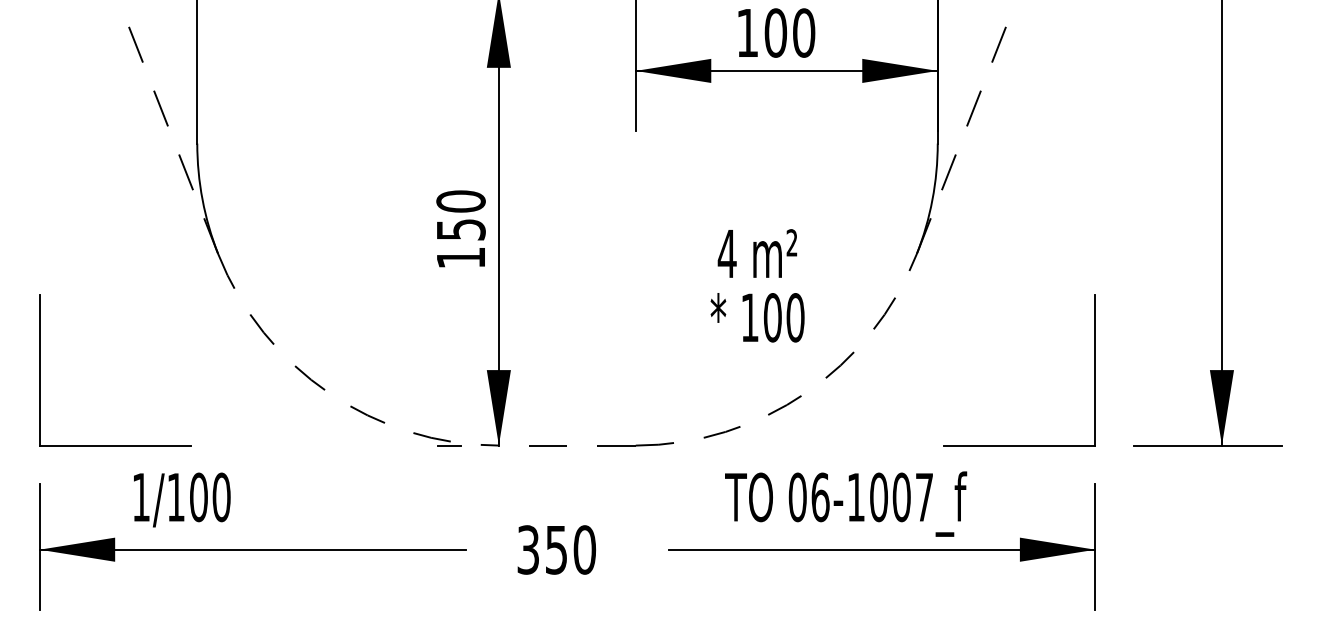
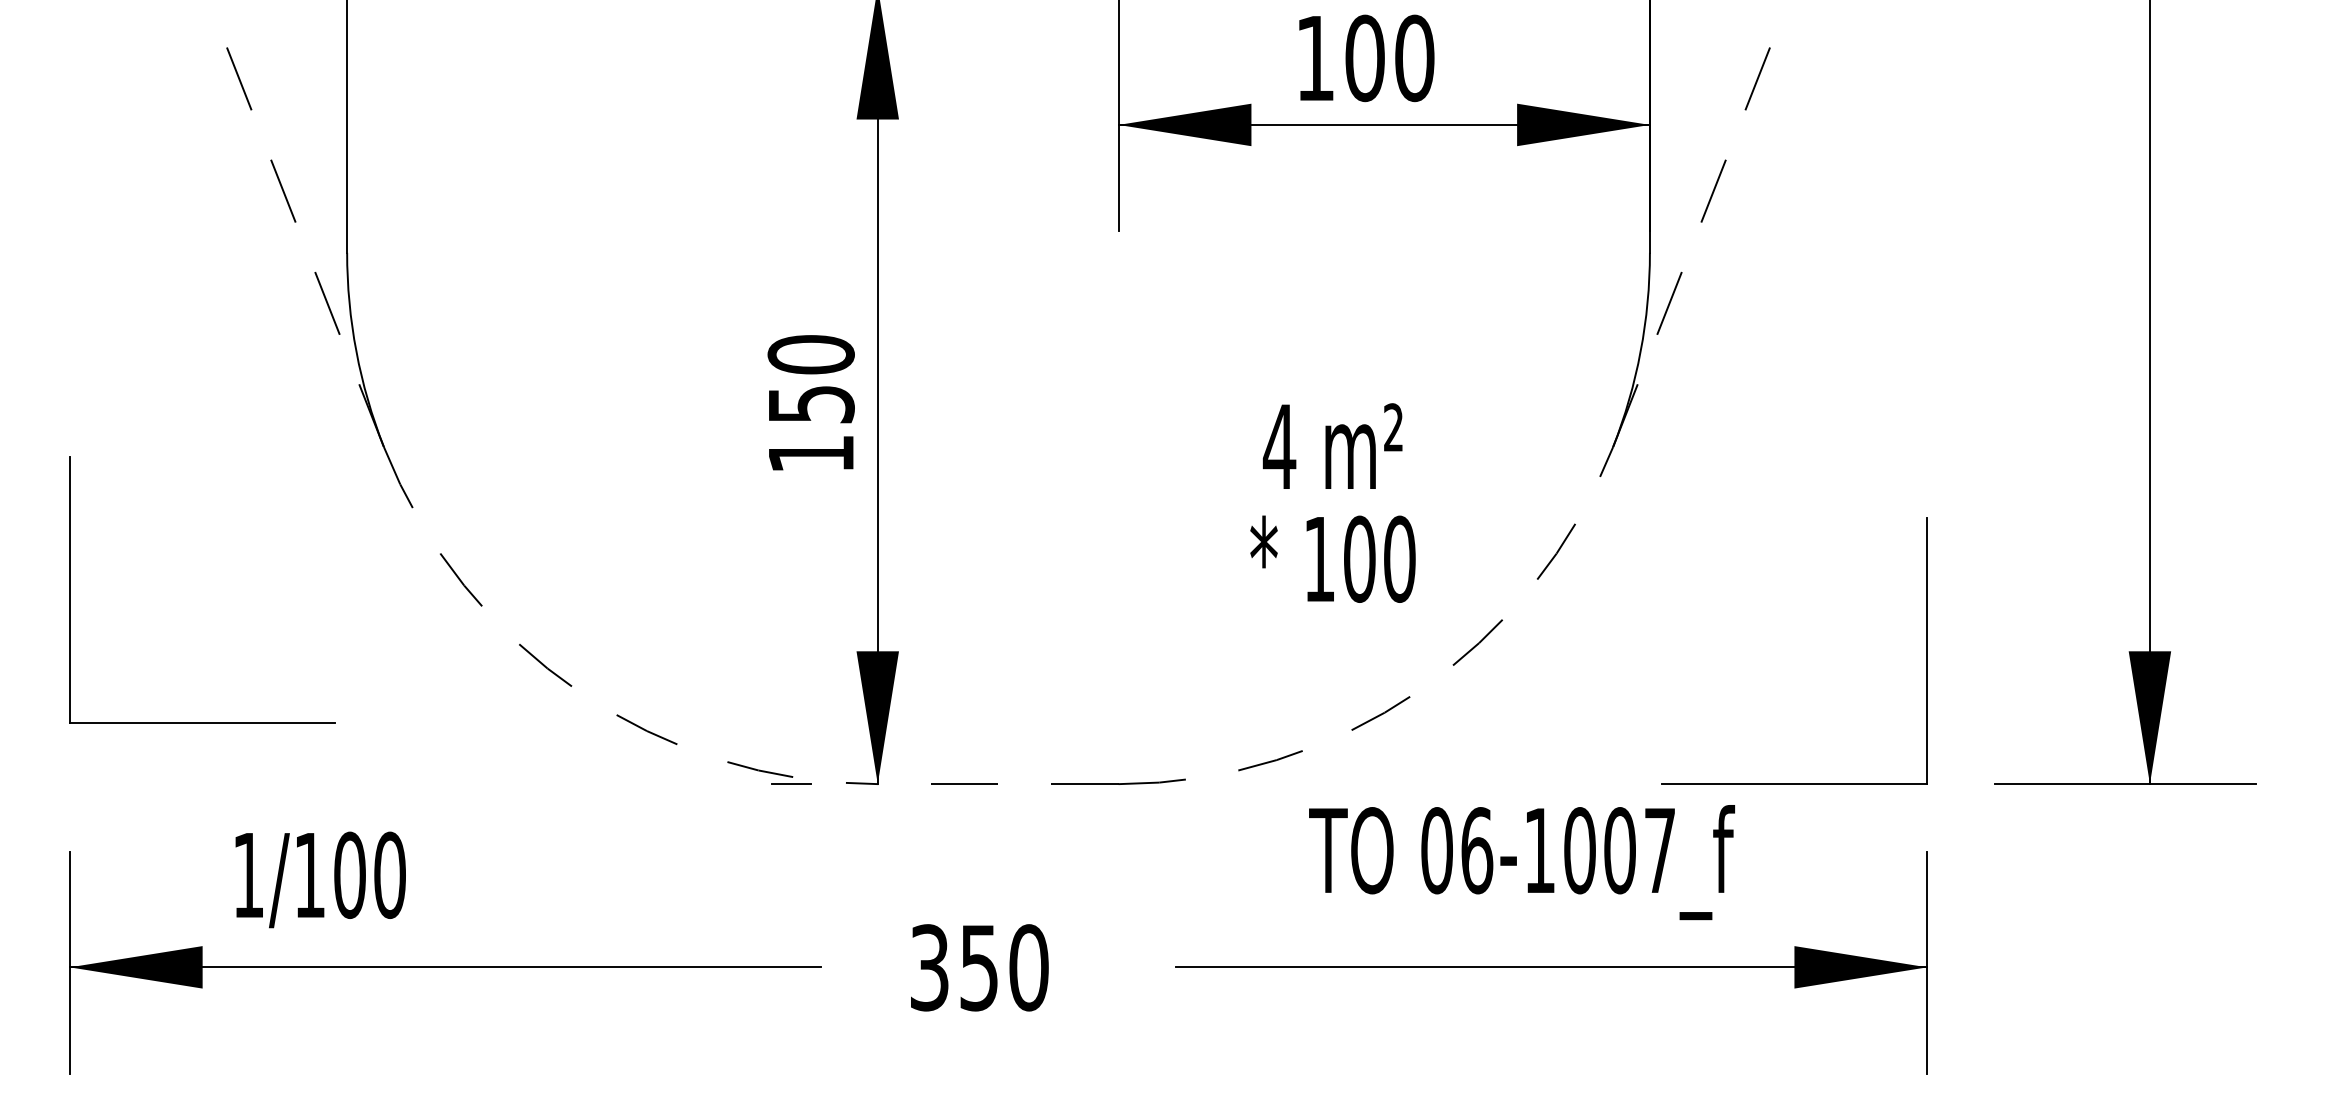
part: (40, 370) -> (71, 590), moved
text: (846, 503) -> (1522, 861), moved

